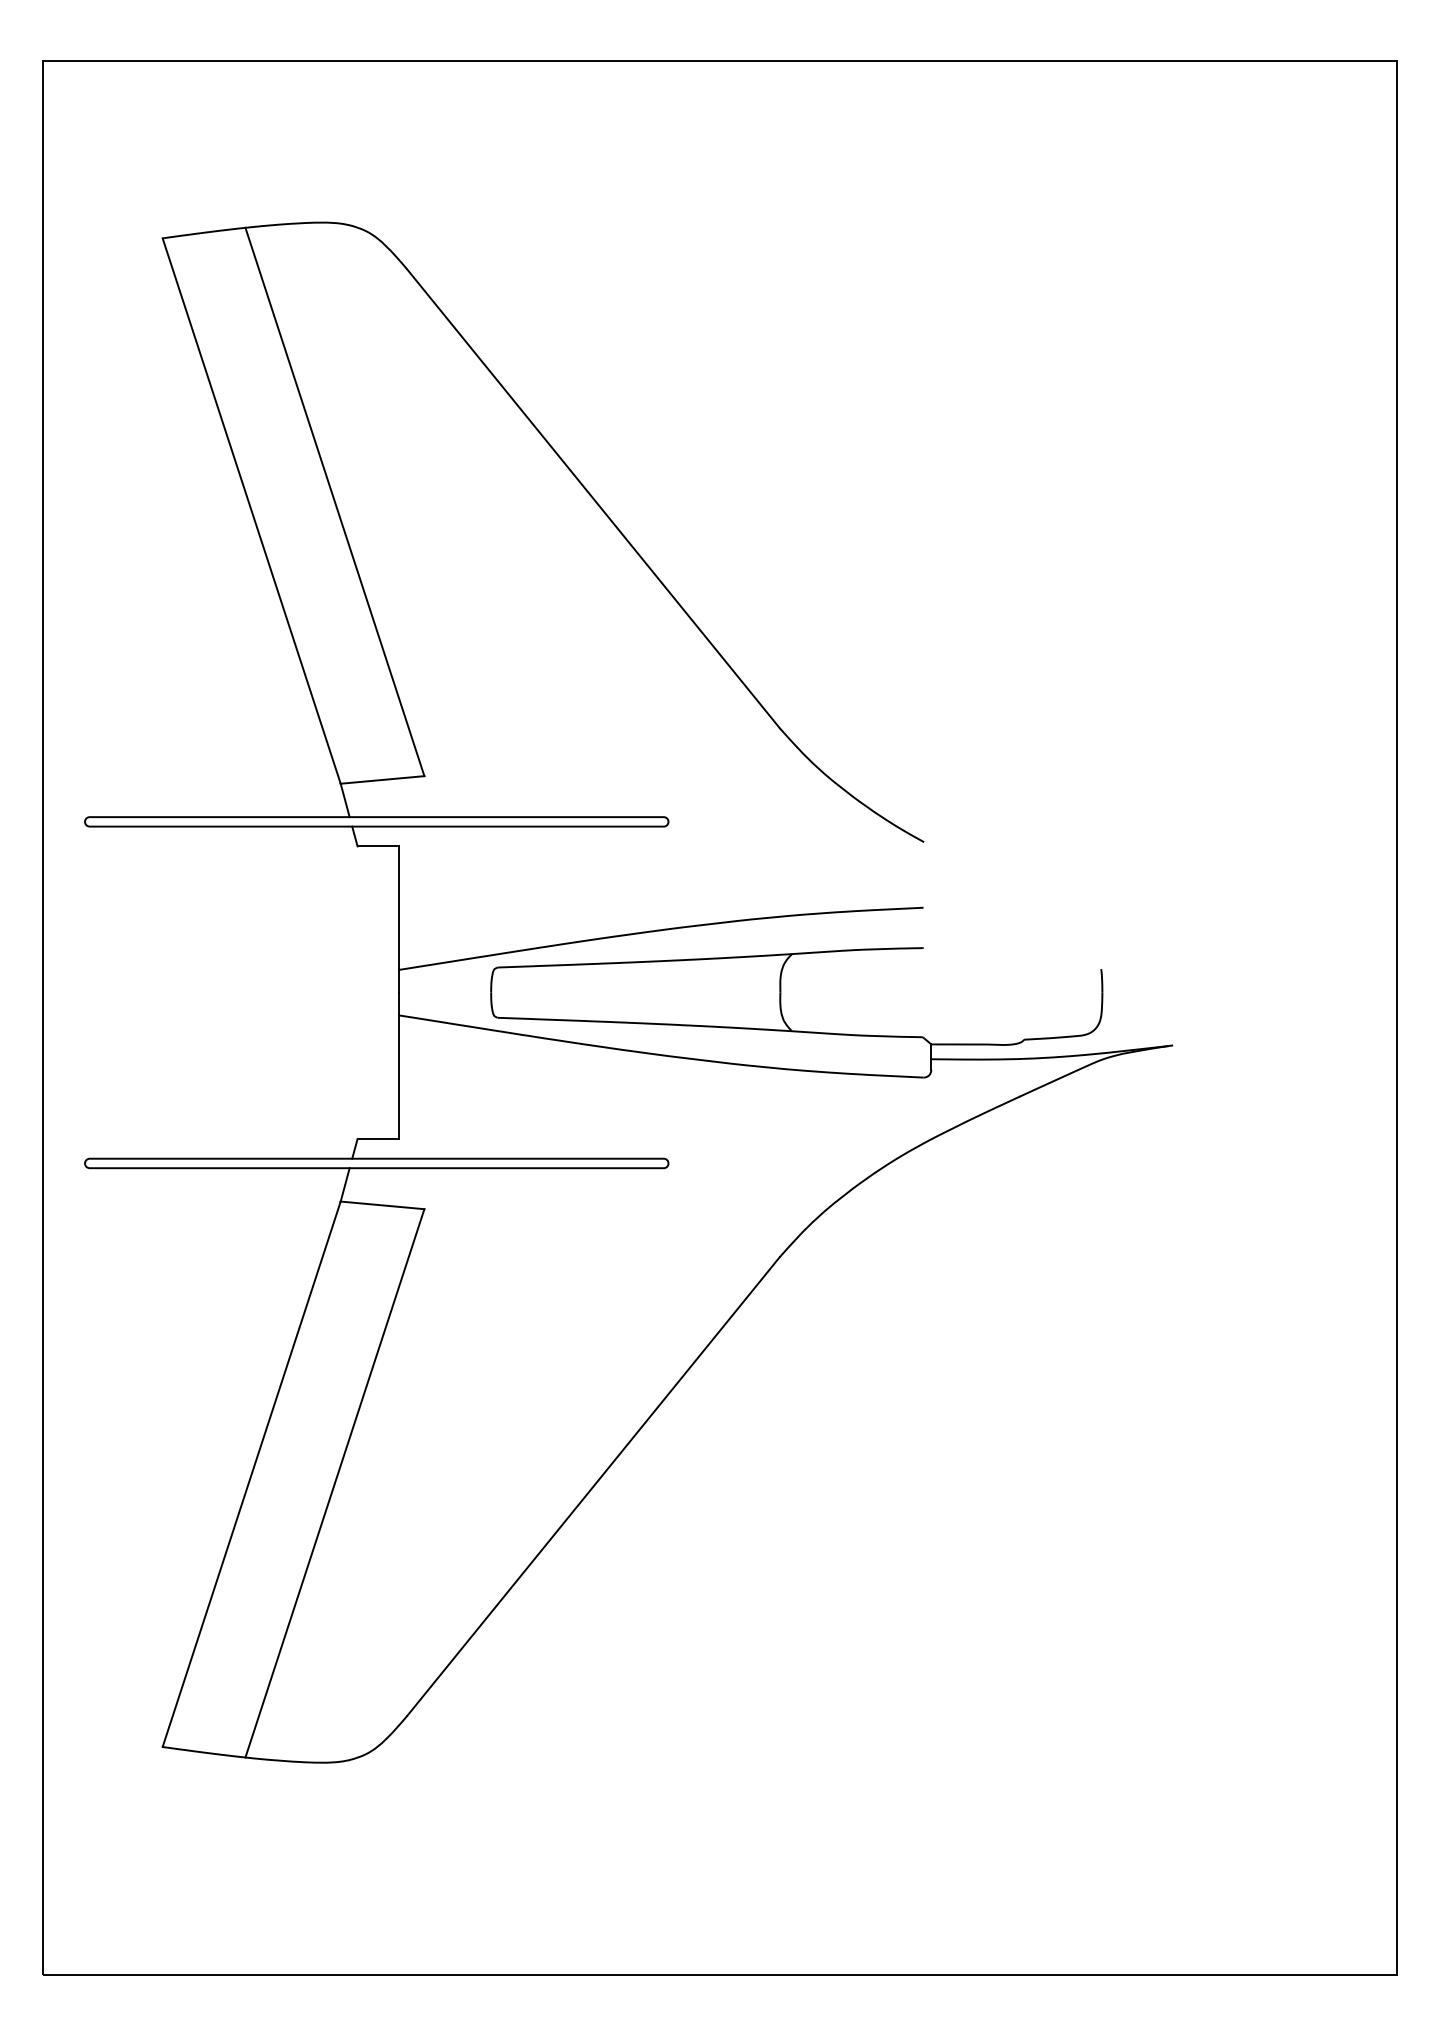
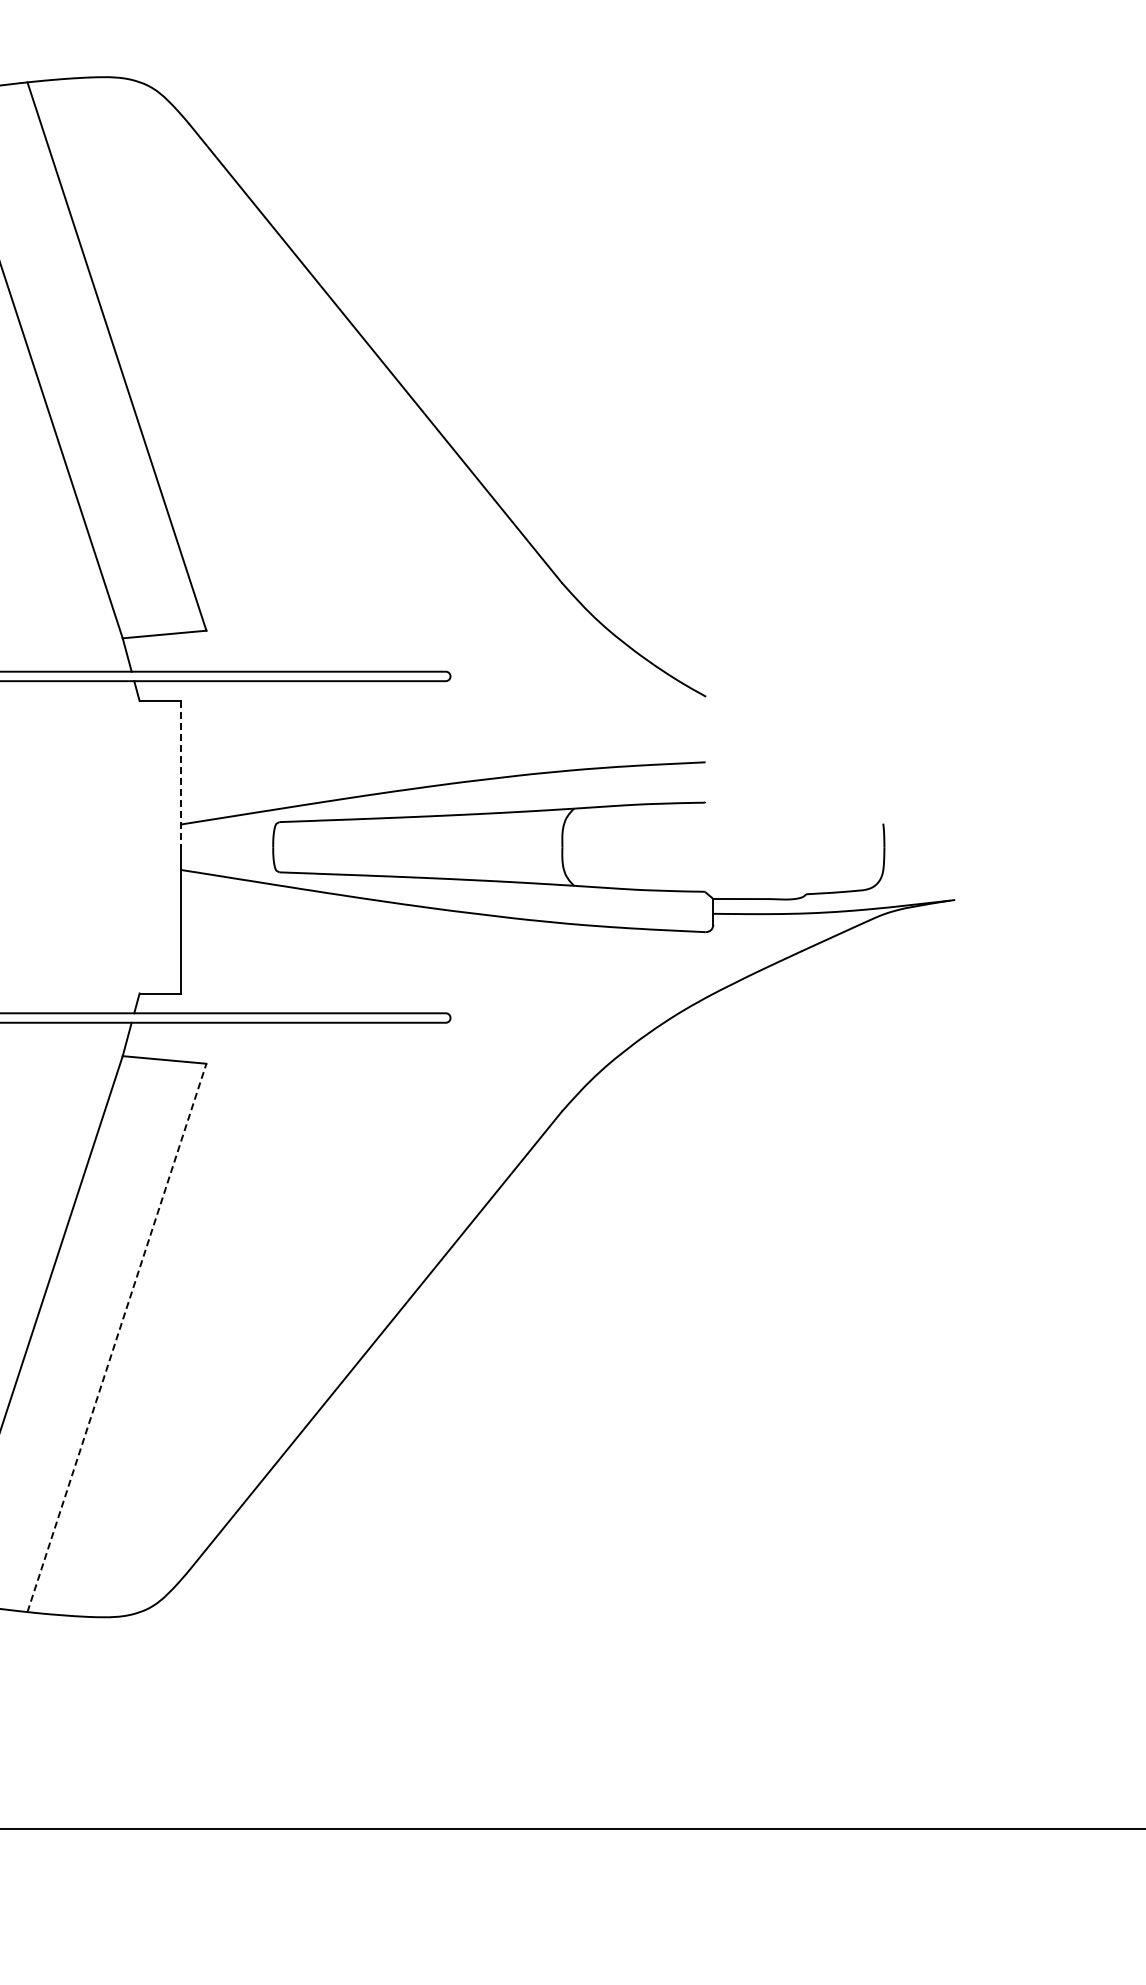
line: (398, 920) -> (180, 775), solid -> dashed
line: (335, 1482) -> (117, 1337), solid -> dashed

